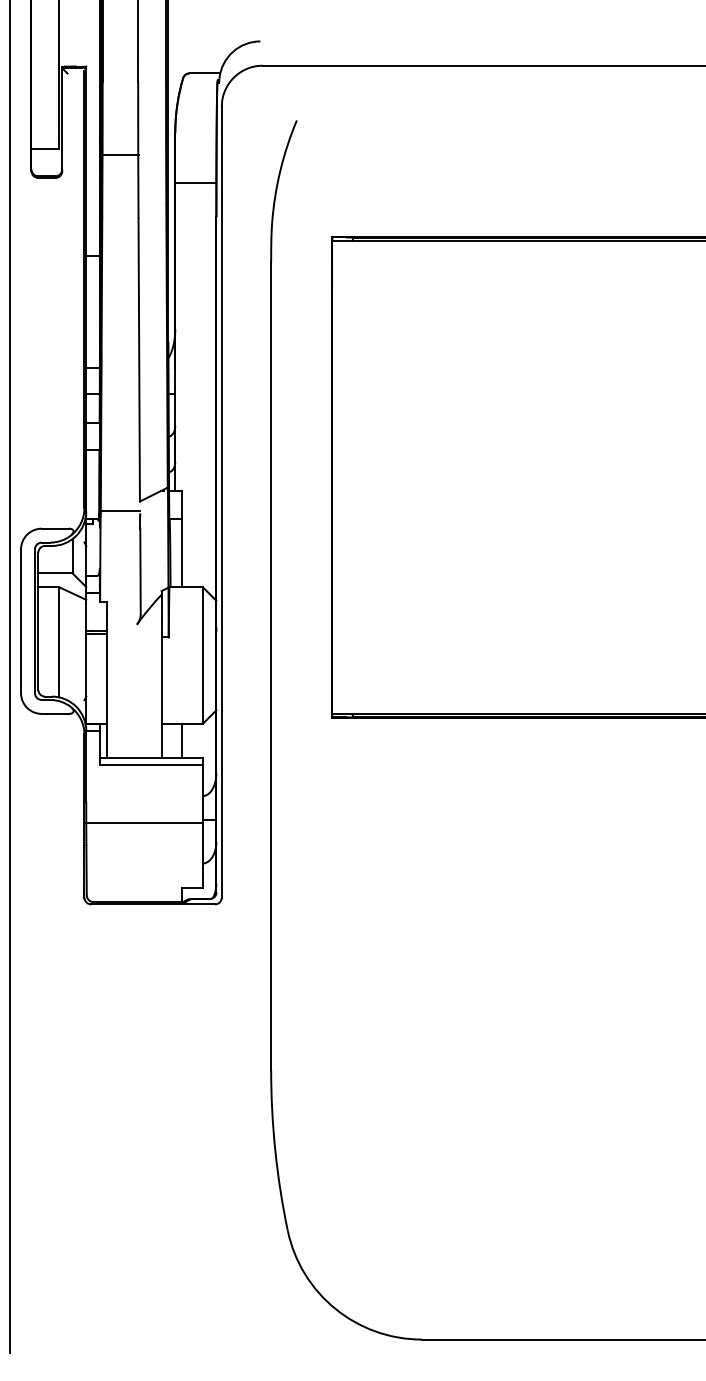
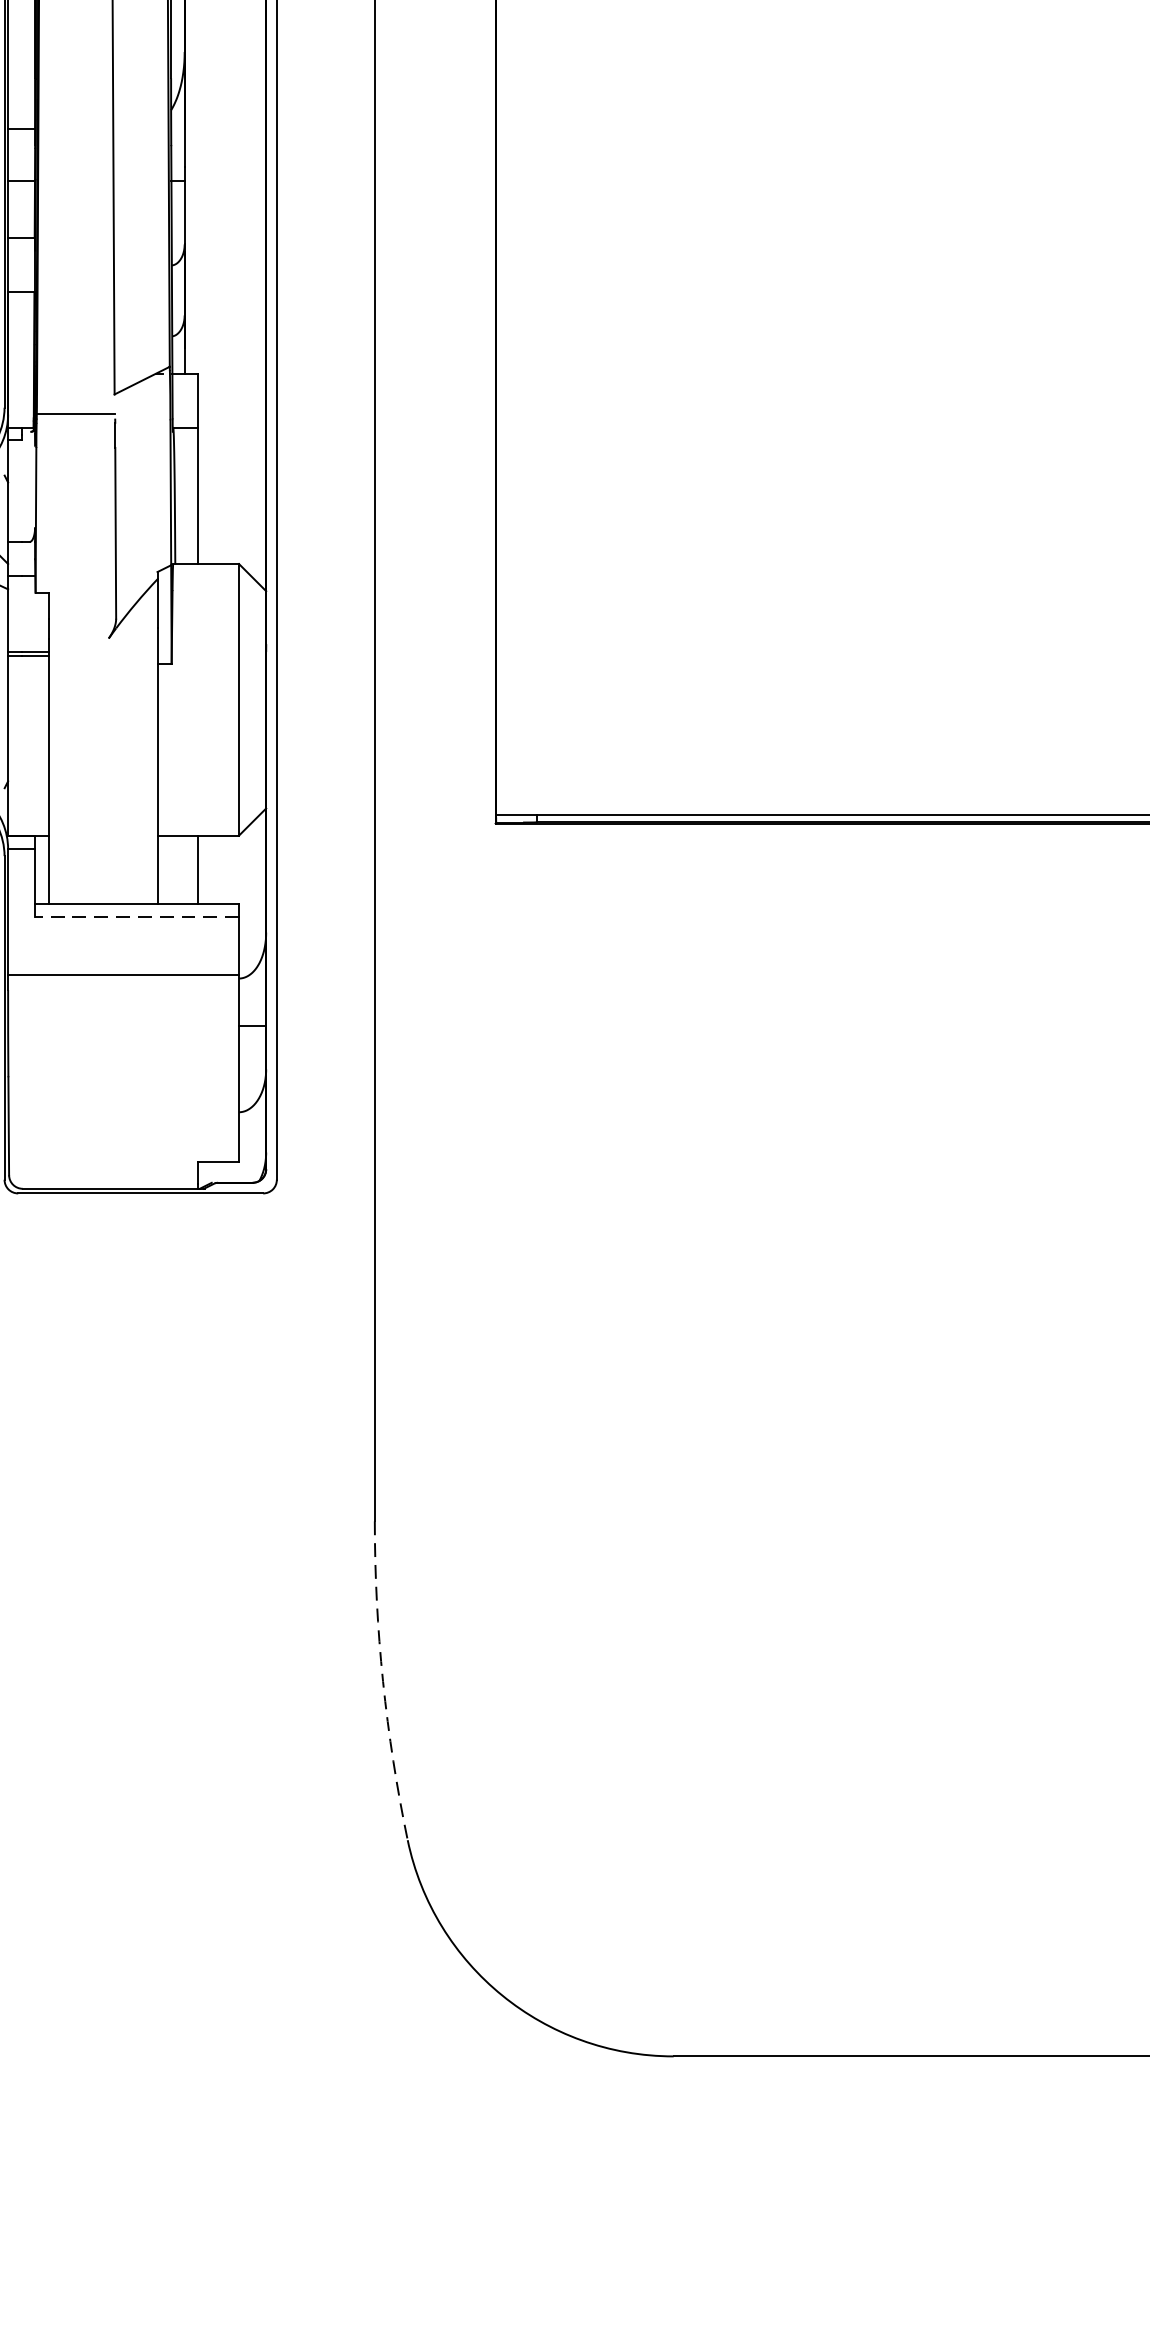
line: (150, 765) -> (135, 917), solid -> dashed
line: (144, 823) -> (123, 975), moved
arc: (275, 1150) -> (383, 1681), solid -> dashed

